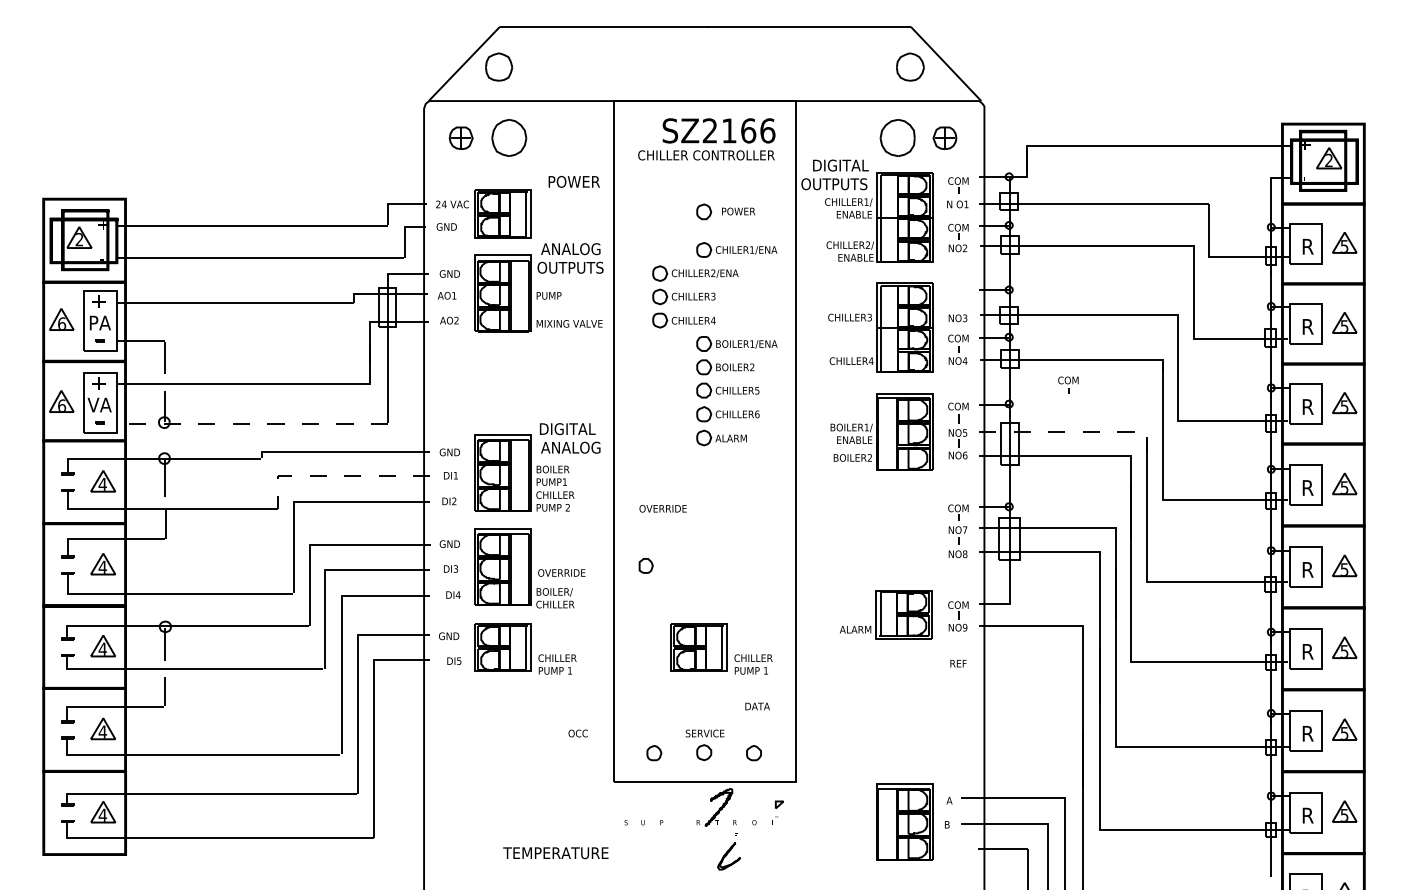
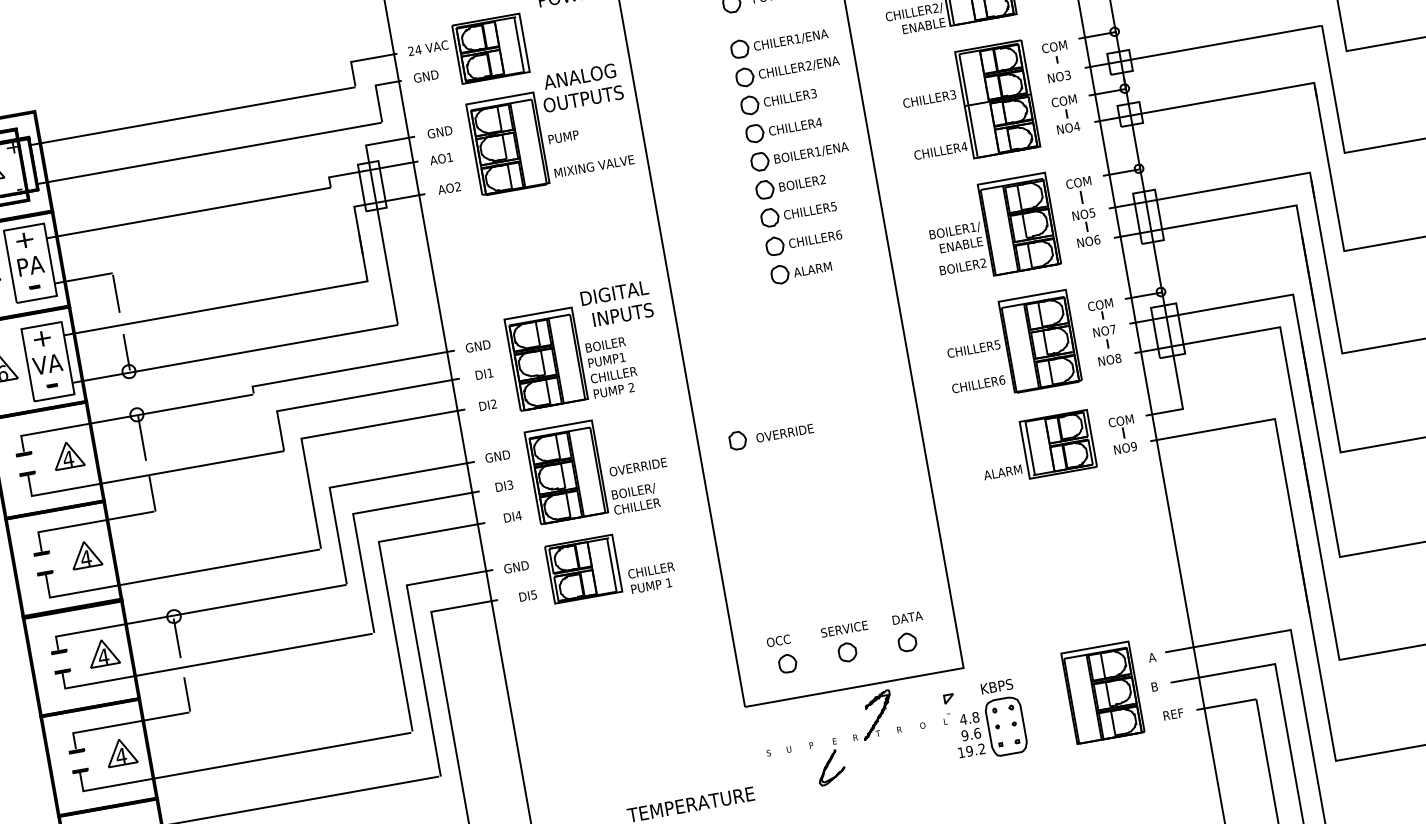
part: (695, 296) -> (792, 97), moved
part: (1068, 384) -> (1055, 51), moved
line: (252, 423) -> (235, 353), dashed -> solid
line: (1074, 431) -> (1223, 187), dashed -> solid
text: (570, 447) -> (621, 314), ANALOG -> INPUTS
line: (336, 475) -> (346, 398), dashed -> solid
text: (662, 508) -> (784, 433), moved
part: (879, 528) -> (1010, 345), added
part: (721, 648) -> (846, 523), removed
text: (958, 663) -> (1173, 714), moved
text: (757, 706) -> (907, 617), moved
text: (577, 733) -> (777, 641), moved
part: (808, 828) -> (988, 721), added
part: (728, 851) -> (829, 761), moved

